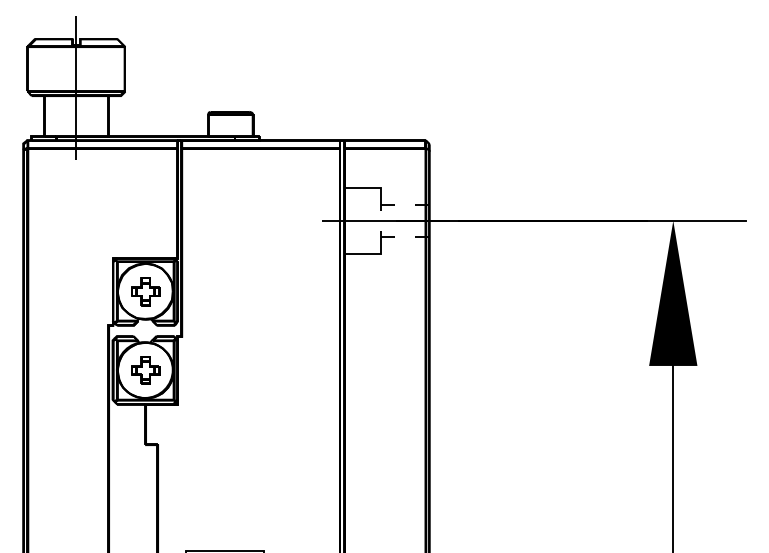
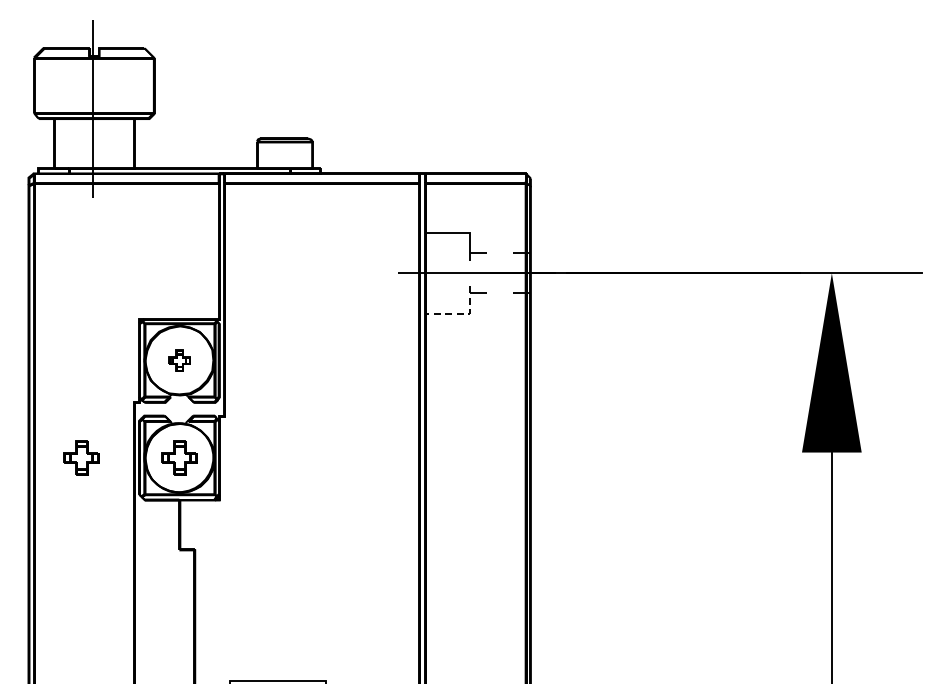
line: (373, 253) -> (461, 313), solid -> dashed
part: (145, 291) -> (179, 360), size x0.6
part: (66, 369) -> (81, 457), added

